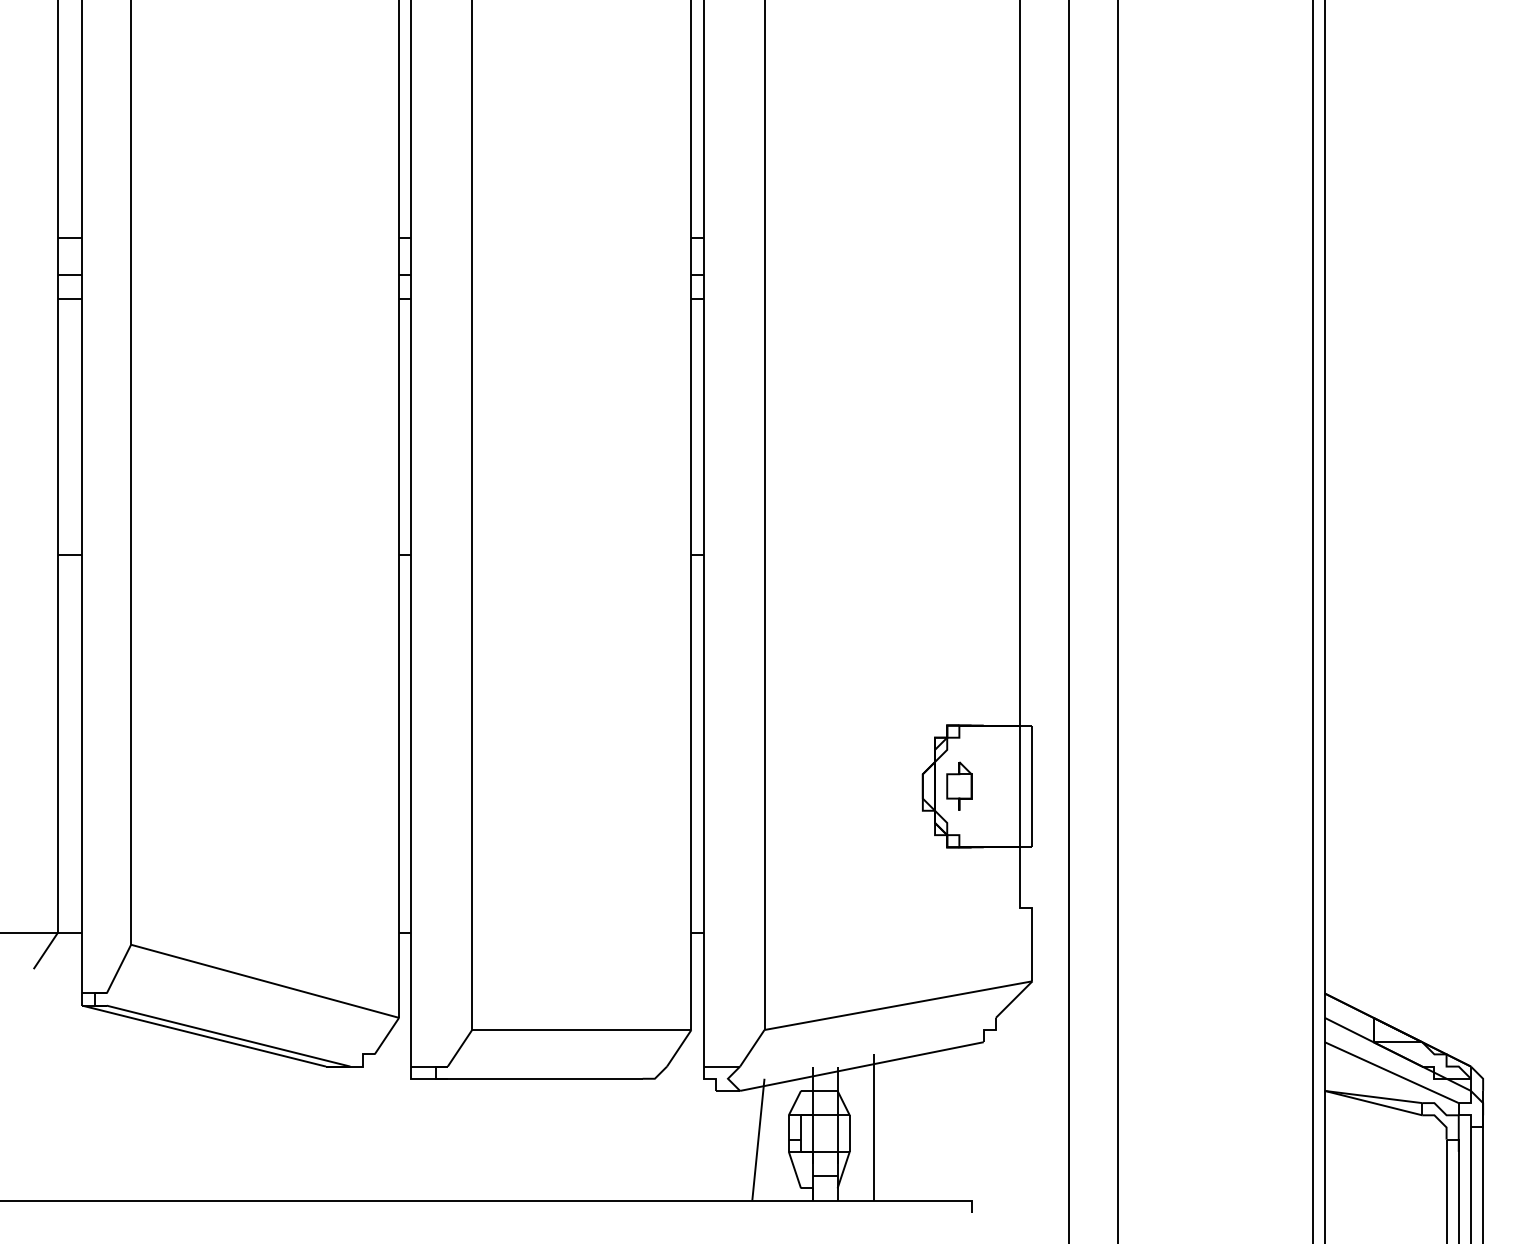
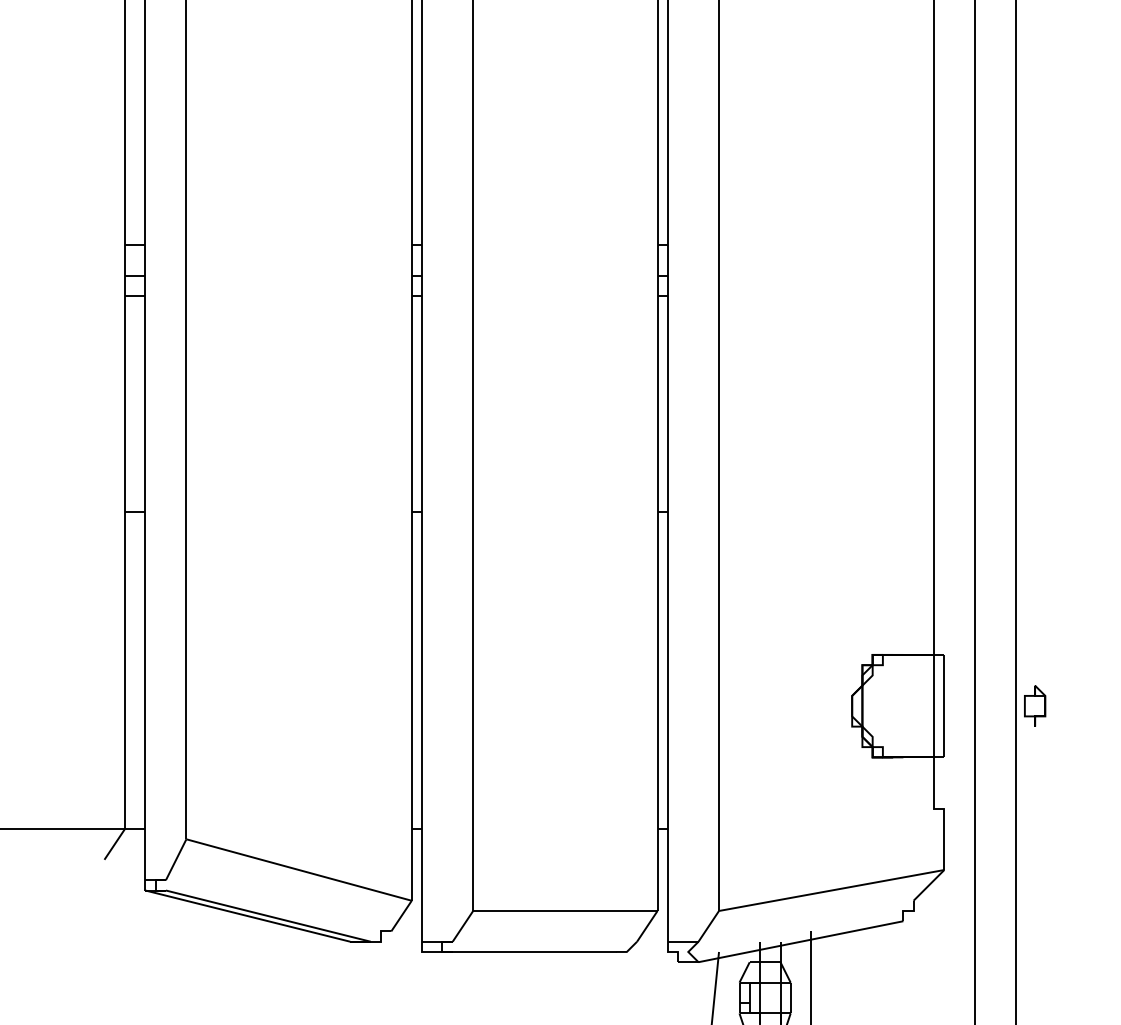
part: (959, 785) -> (1035, 705), moved

